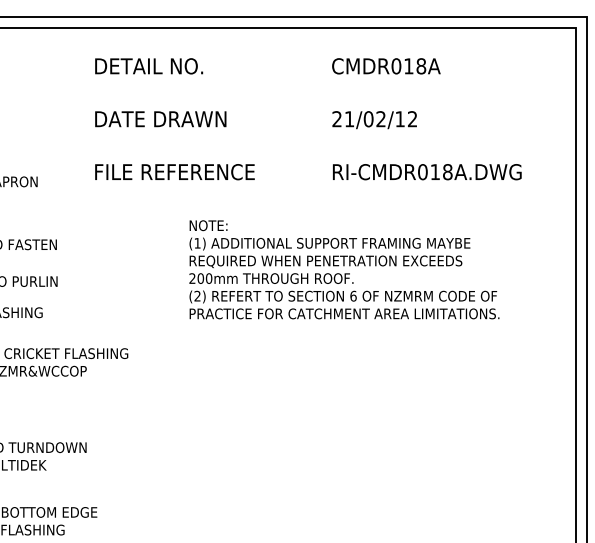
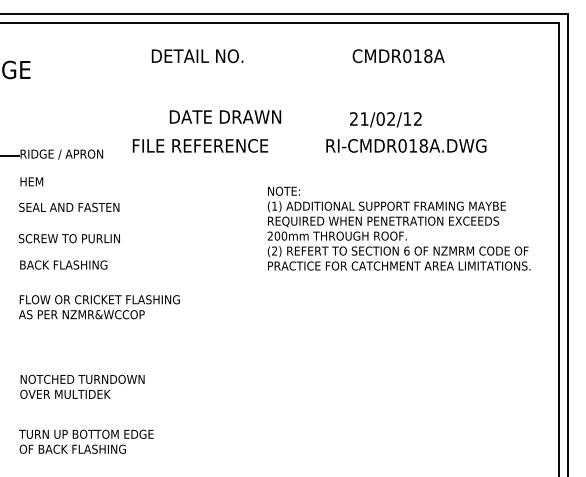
text: (160, 118) -> (225, 116), moved
text: (374, 119) -> (385, 119), moved
text: (174, 171) -> (200, 145), moved
text: (427, 171) -> (406, 145), moved
text: (343, 269) -> (398, 228), moved

